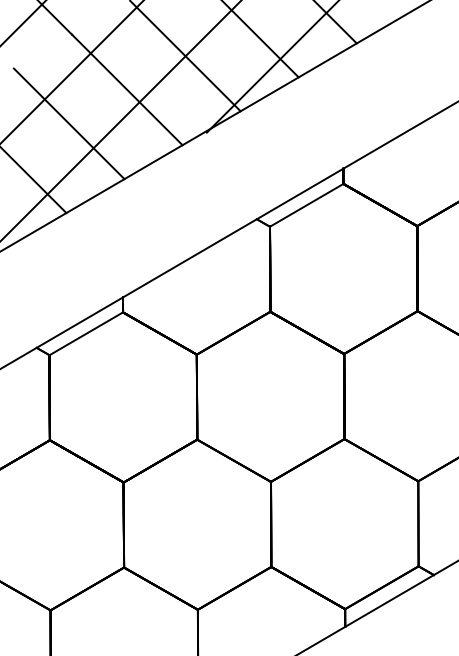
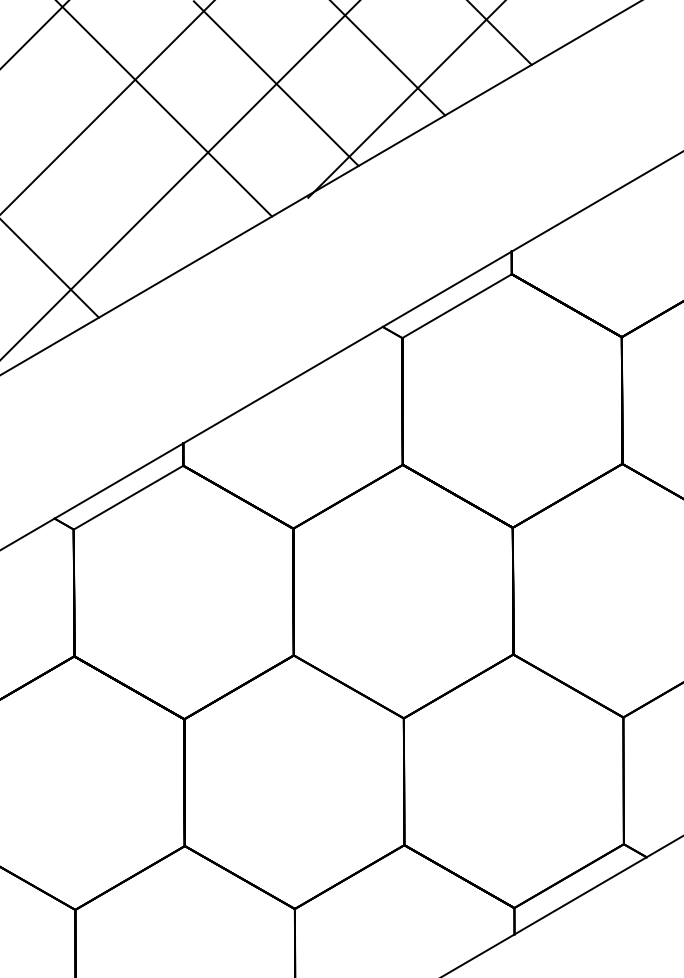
line: (68, 123) -> (102, 184), removed

